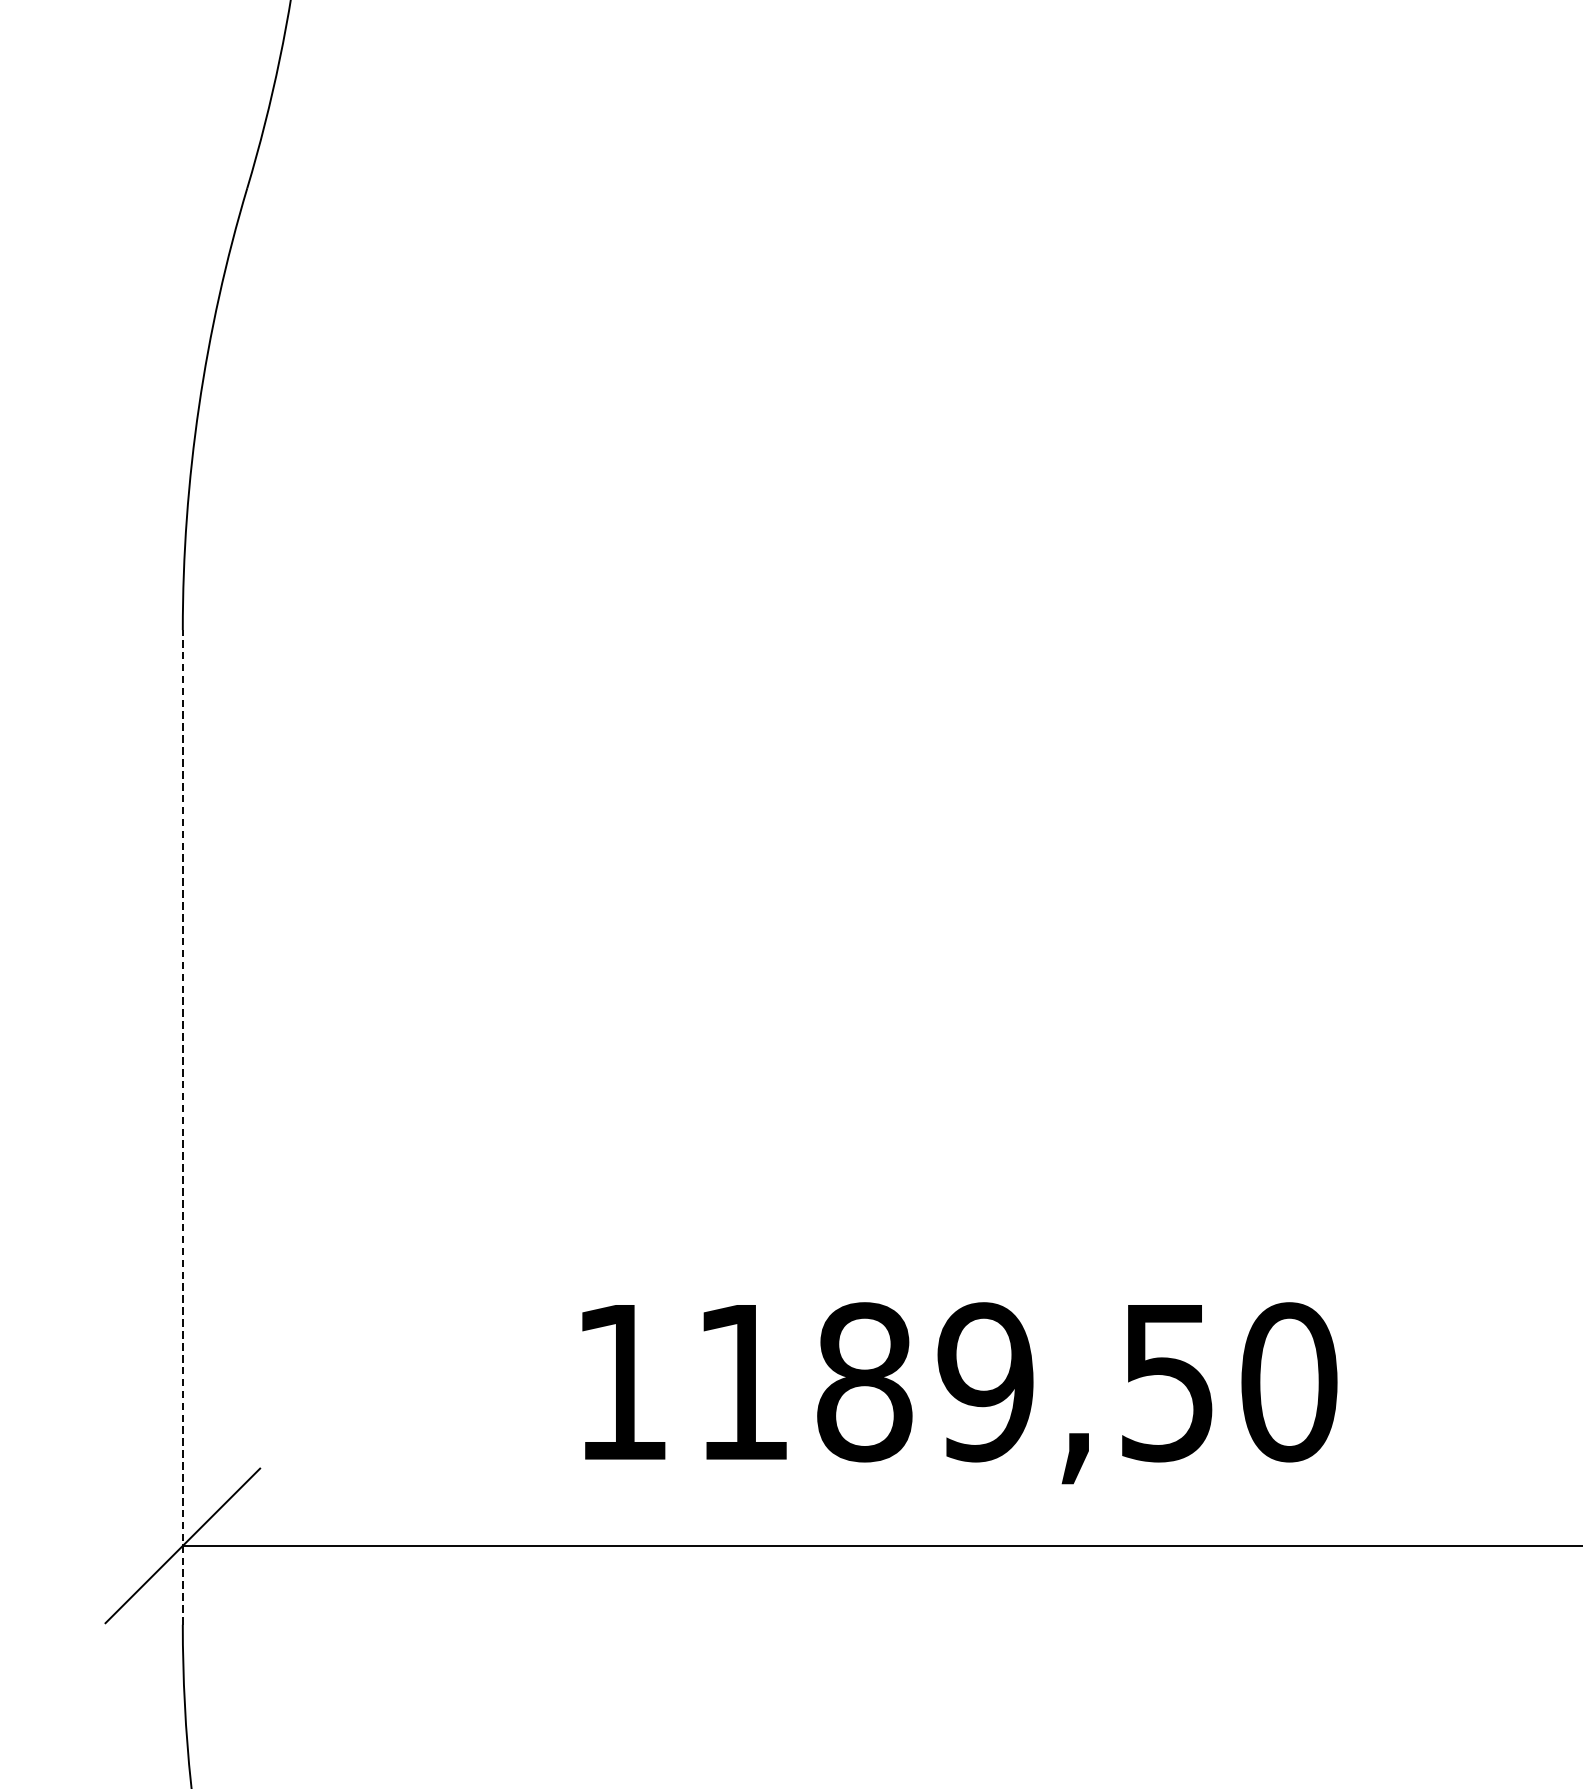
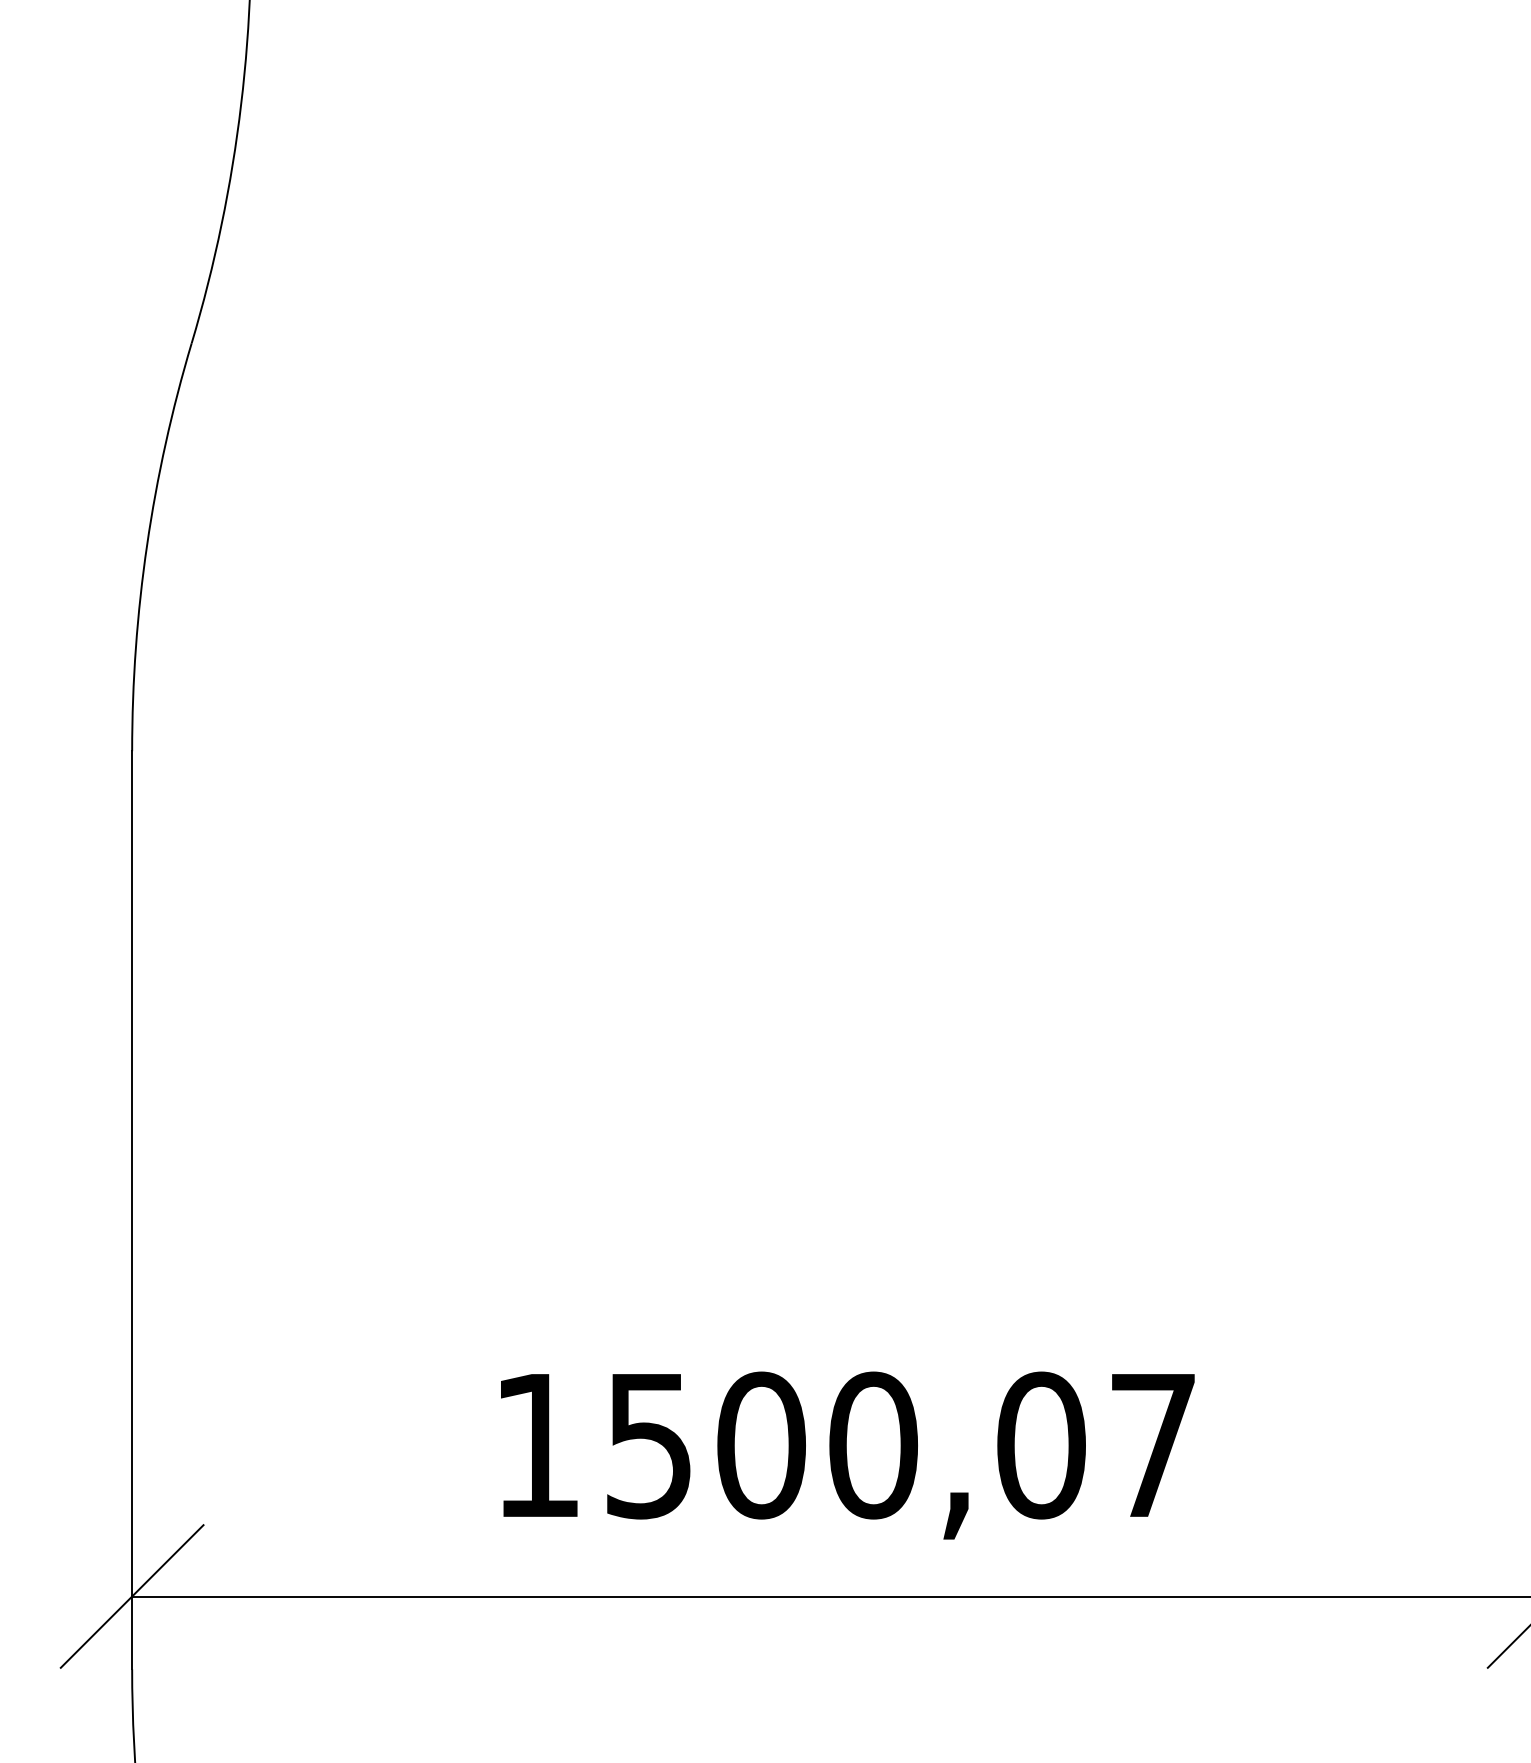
line: (183, 1126) -> (132, 1209), dashed -> solid
text: (1017, 1382) -> (902, 1445), 1189,50 -> 1500,07

